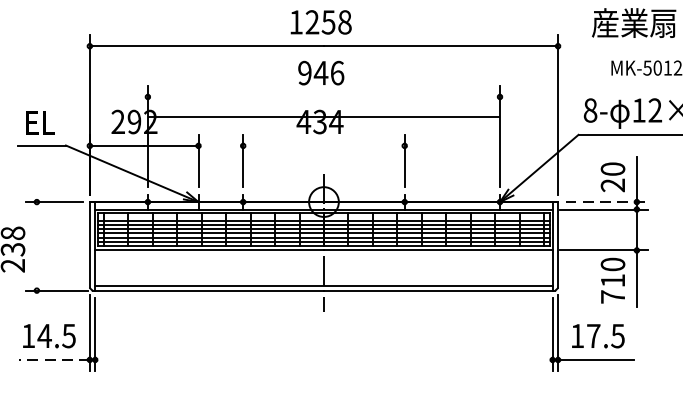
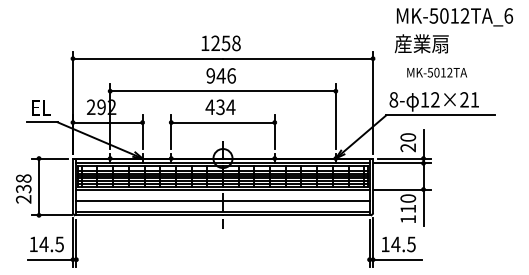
line: (323, 117) -> (222, 91), moved
line: (323, 145) -> (222, 122), added
line: (607, 201) -> (404, 158), dashed -> solid
line: (37, 245) -> (39, 186), added
line: (323, 267) -> (222, 200), added
text: (611, 297) -> (407, 219), 710 -> 110
text: (593, 336) -> (395, 244), 17.5 -> 14.5
line: (54, 359) -> (50, 259), dashed -> solid

